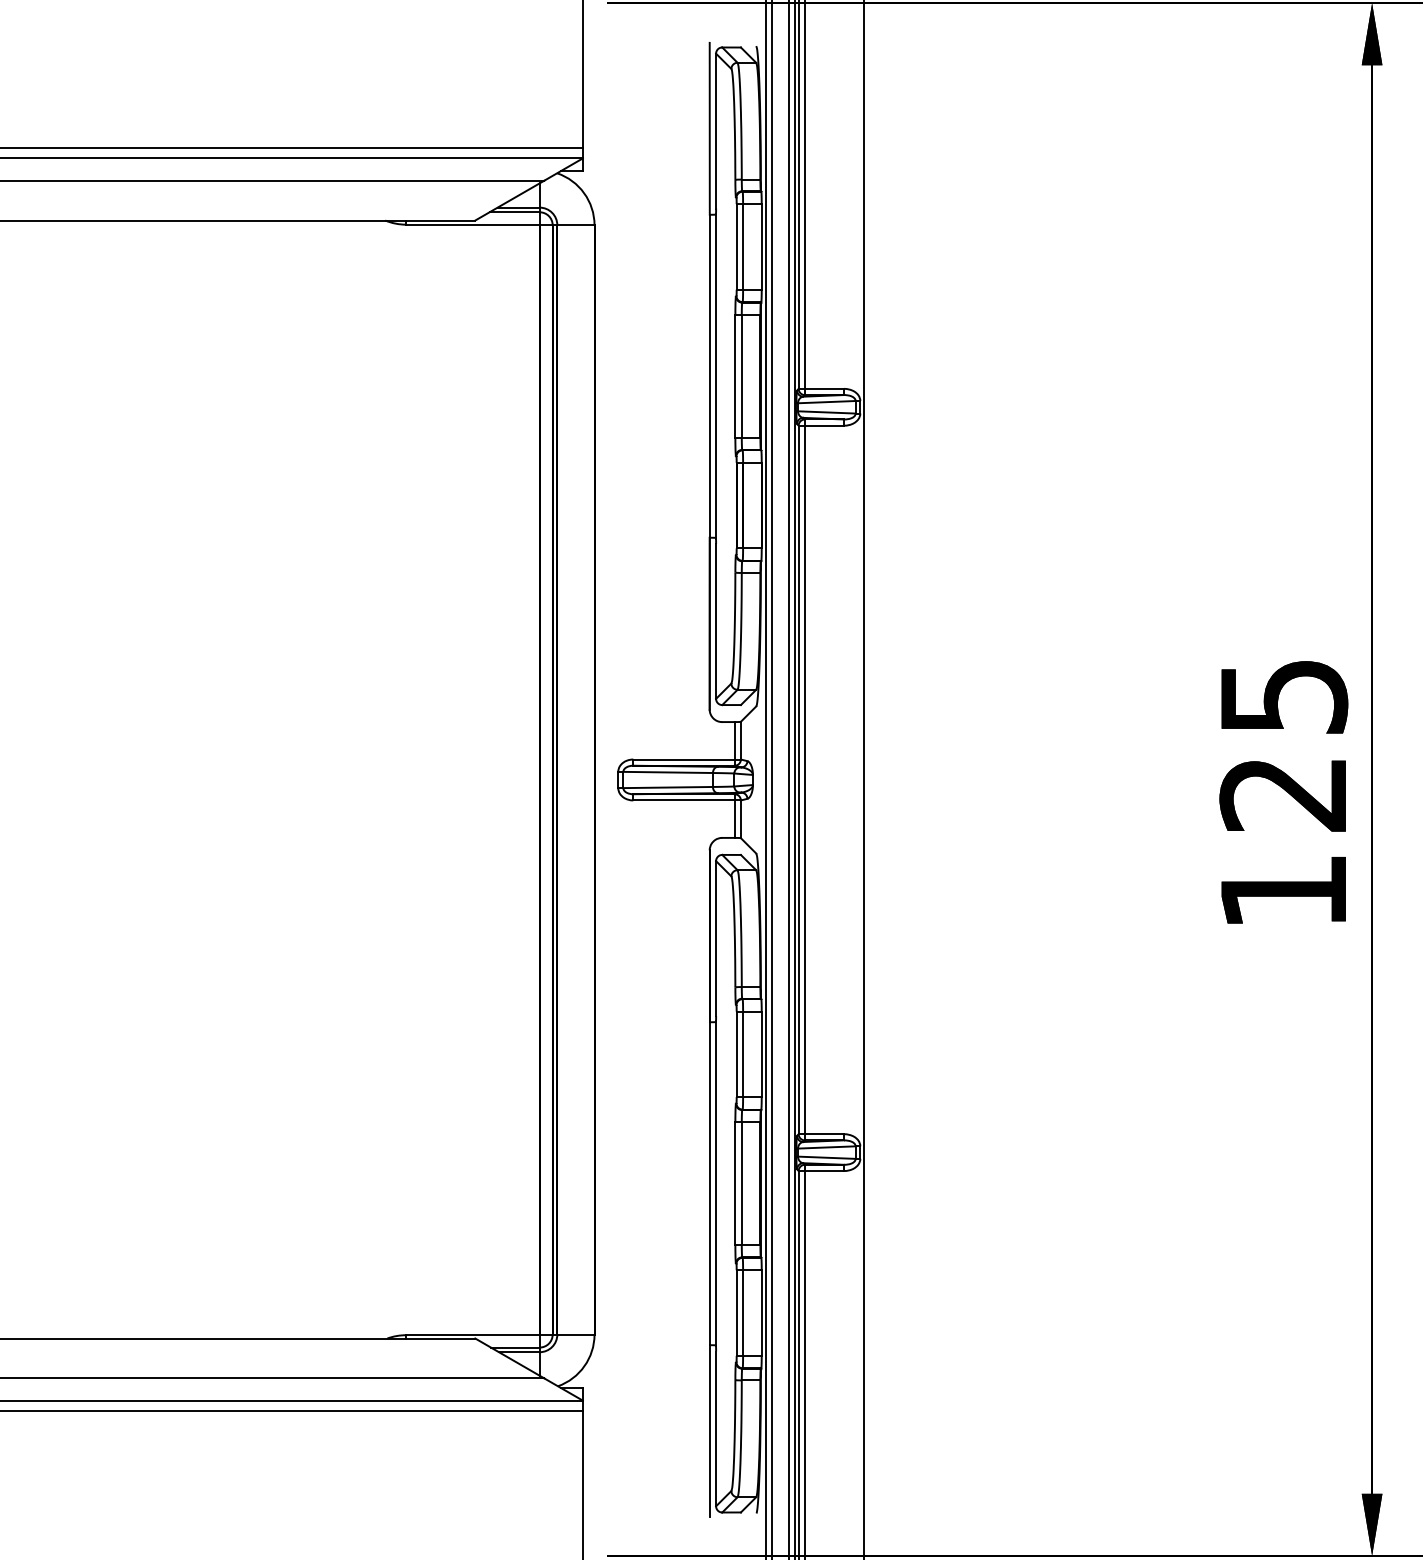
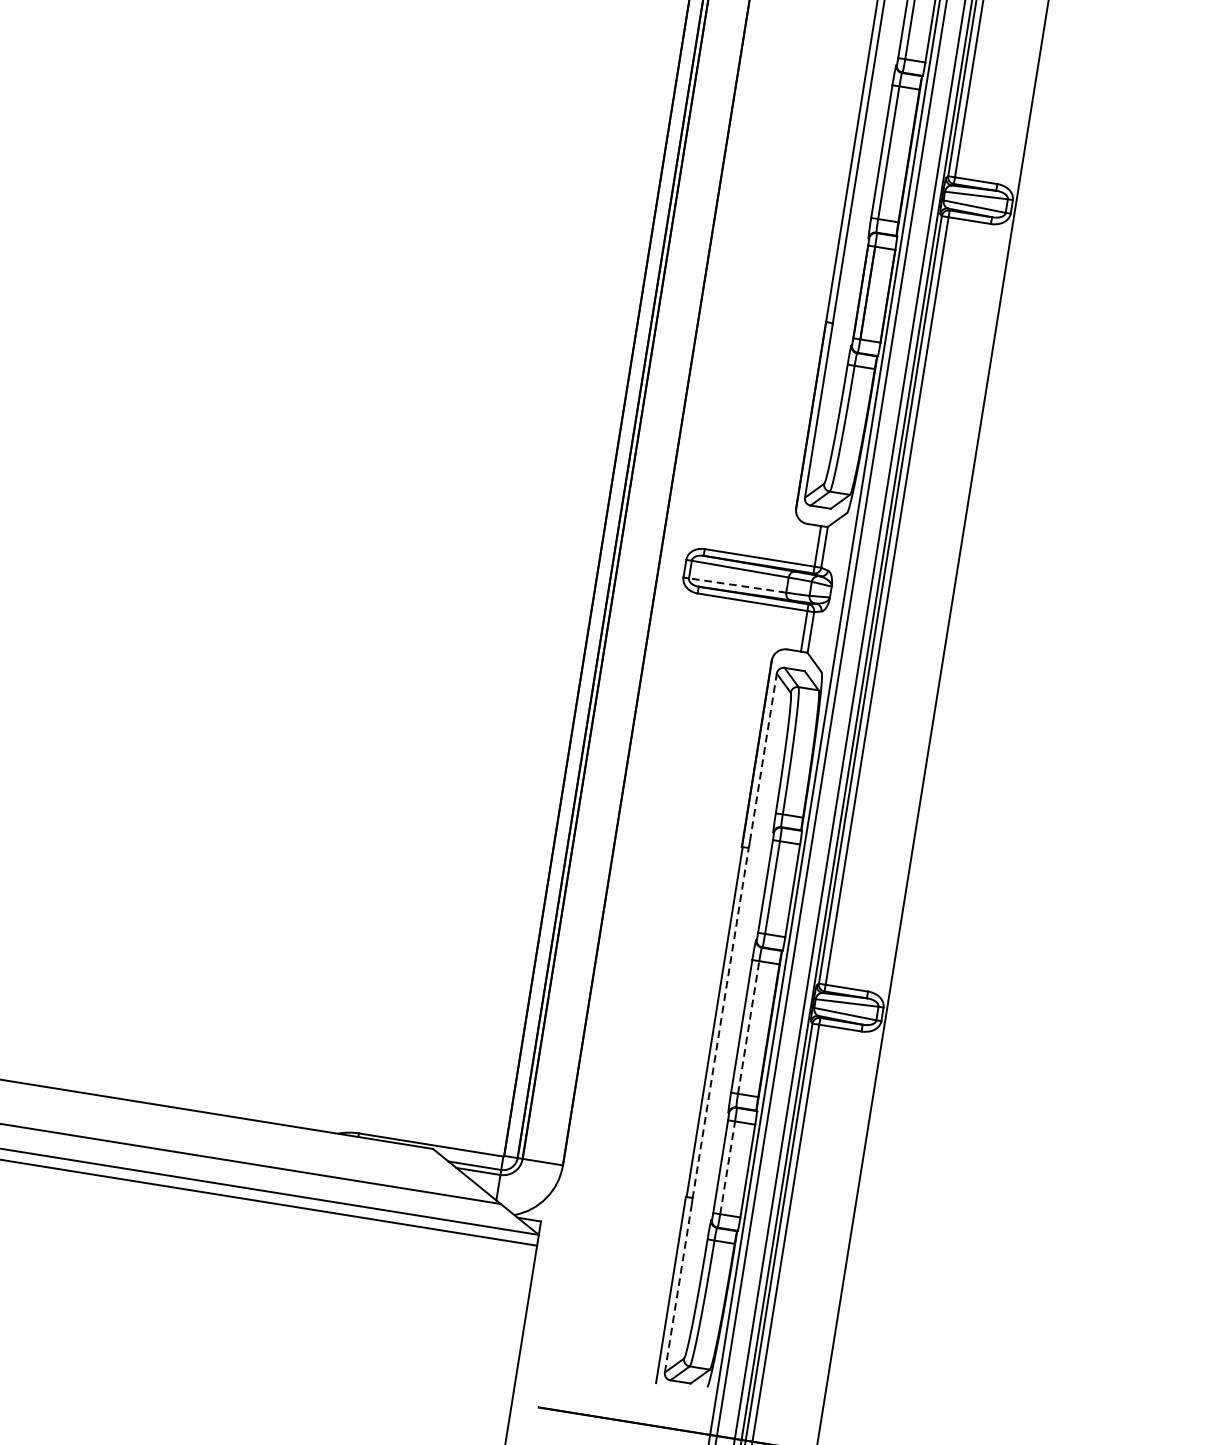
line: (668, 787) -> (738, 585), solid -> dashed
line: (716, 938) -> (763, 757), solid -> dashed
line: (715, 1183) -> (720, 1022), solid -> dashed
line: (741, 1183) -> (748, 1027), solid -> dashed
line: (743, 1313) -> (728, 1168), solid -> dashed
line: (716, 1428) -> (678, 1288), solid -> dashed

